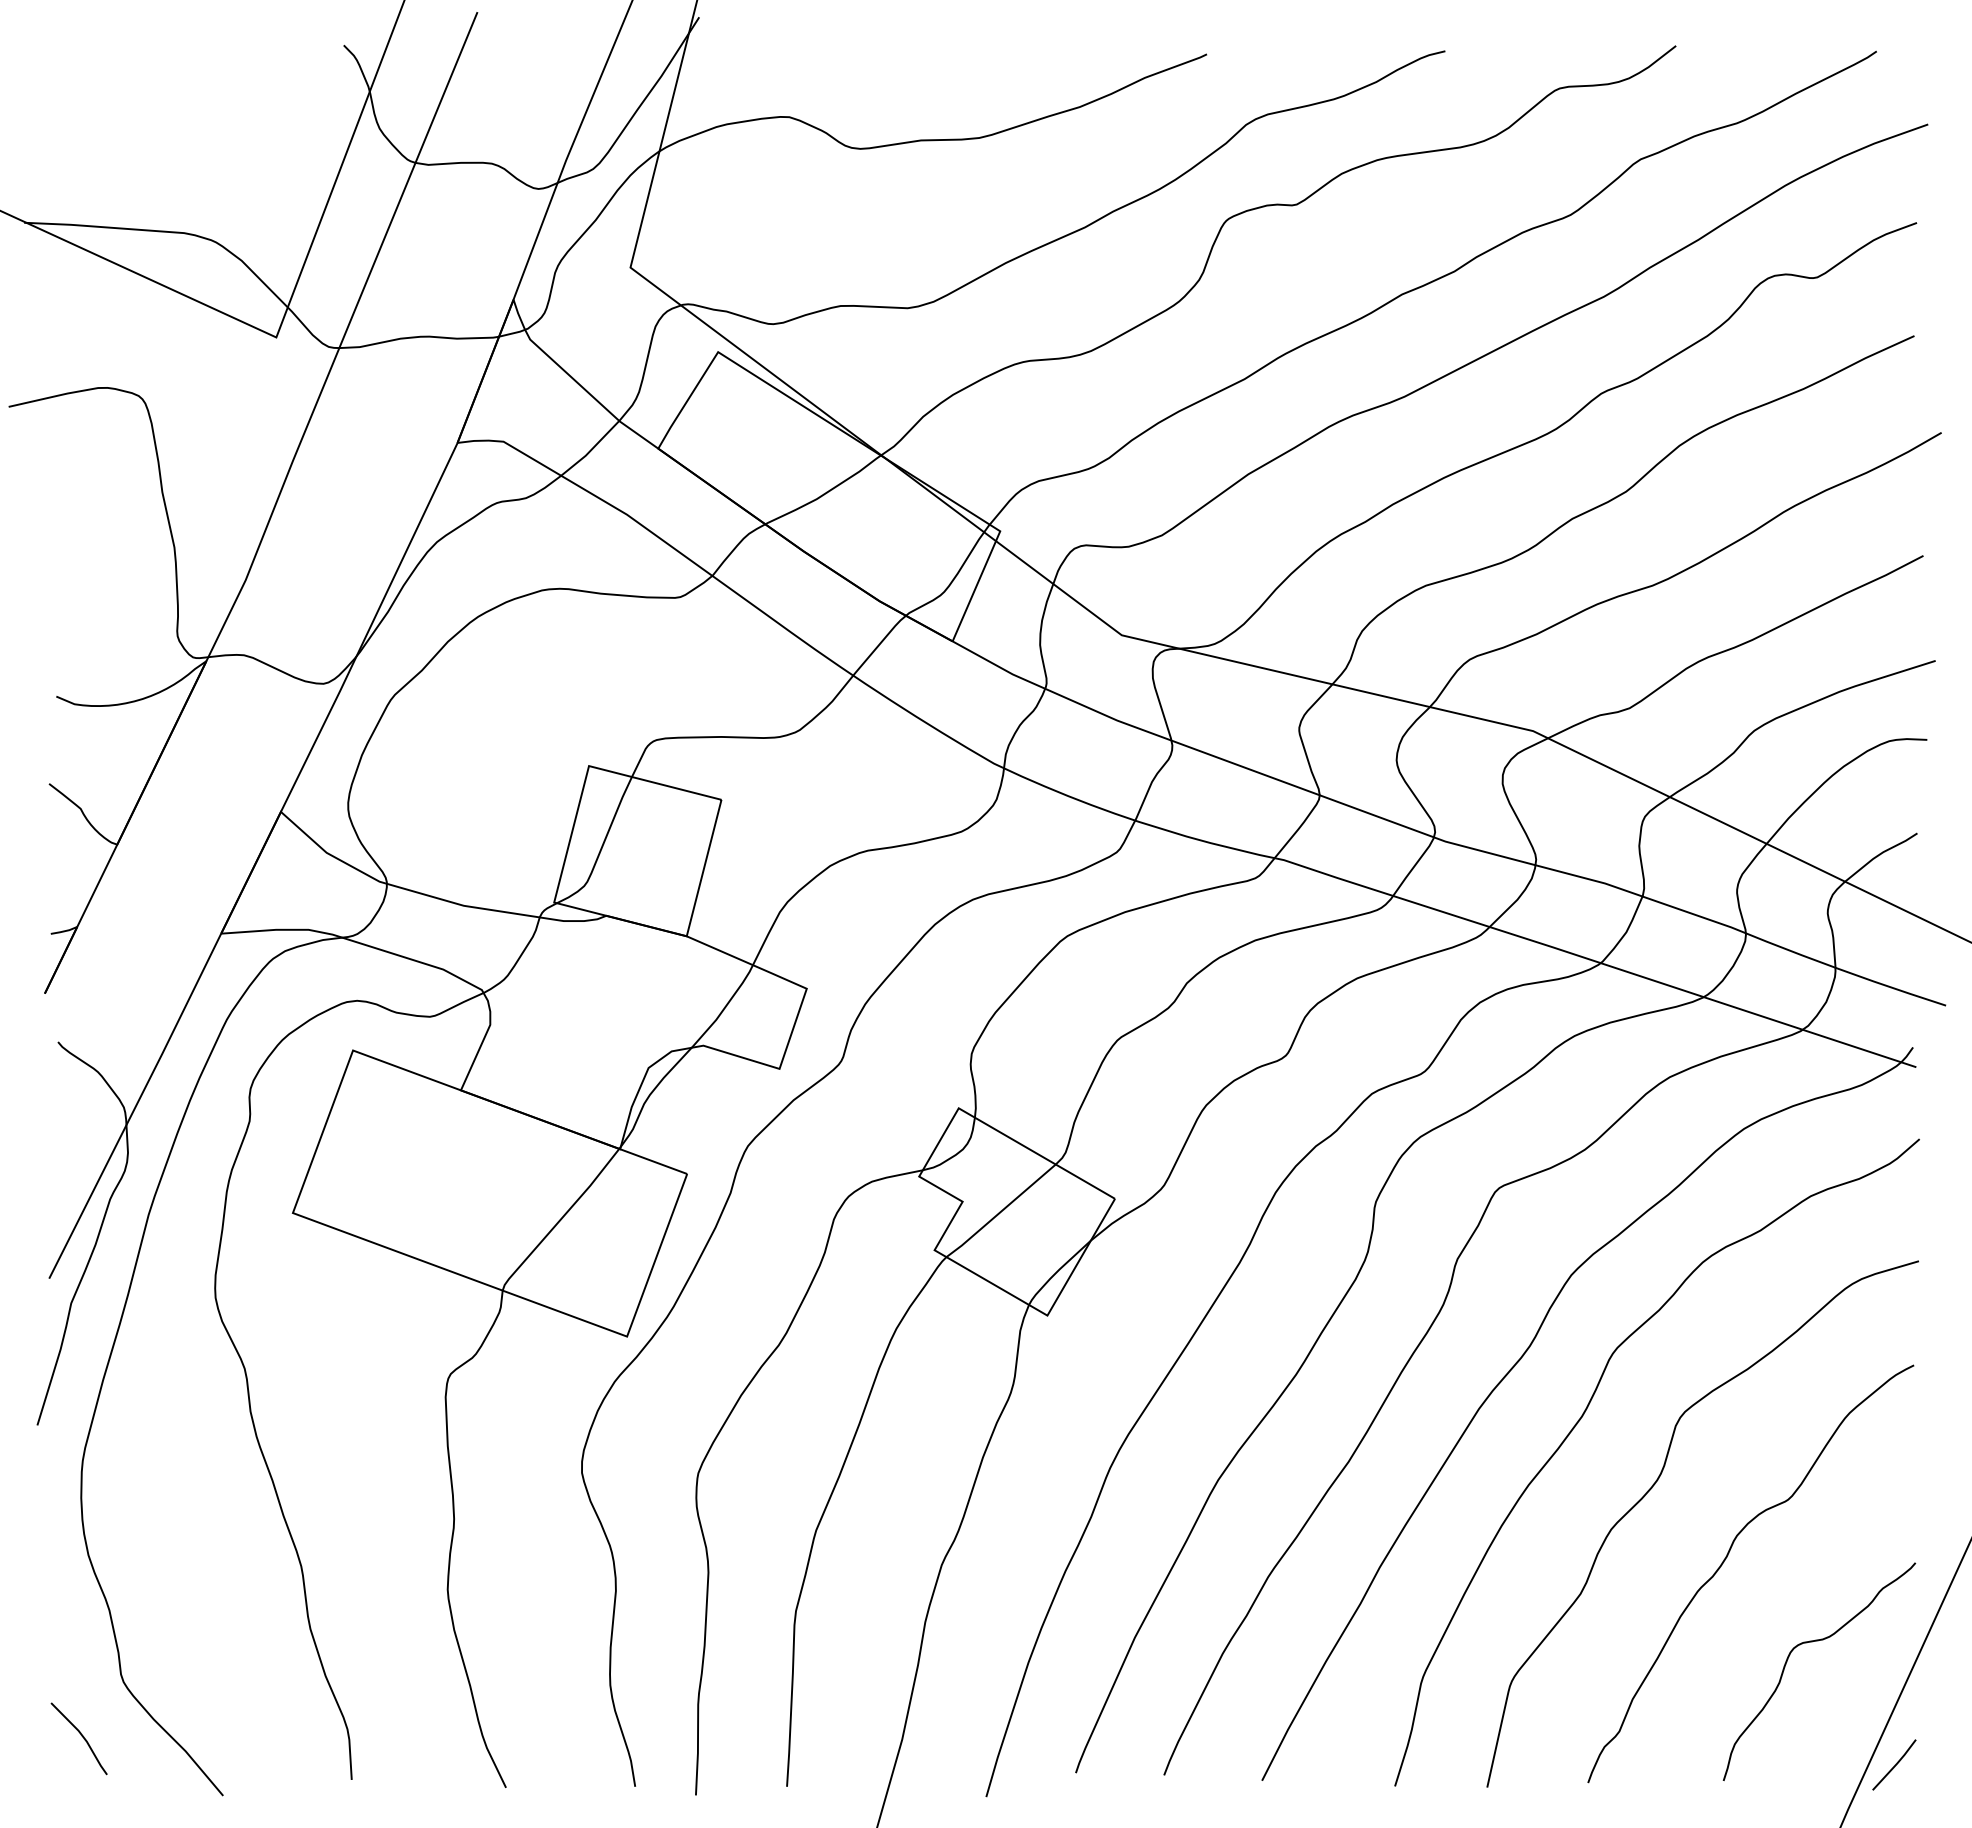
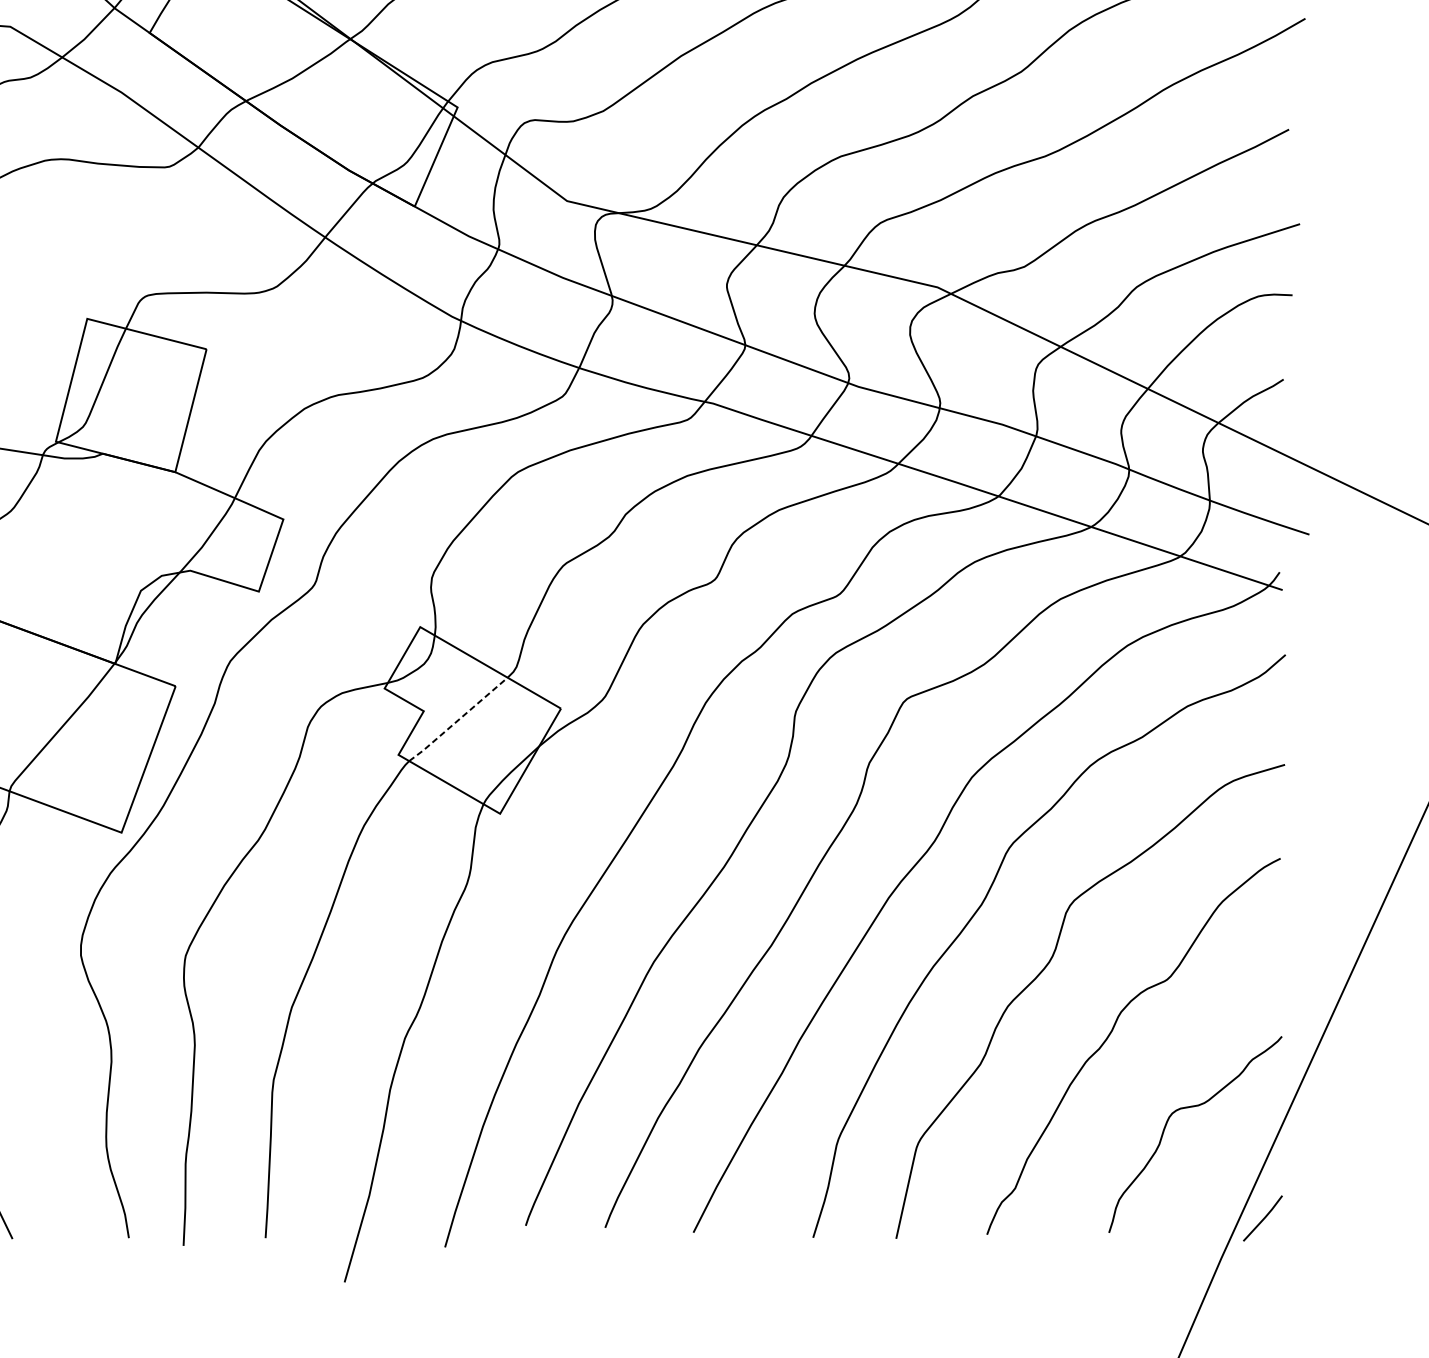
line: (1000, 1211) -> (457, 720), solid -> dashed

